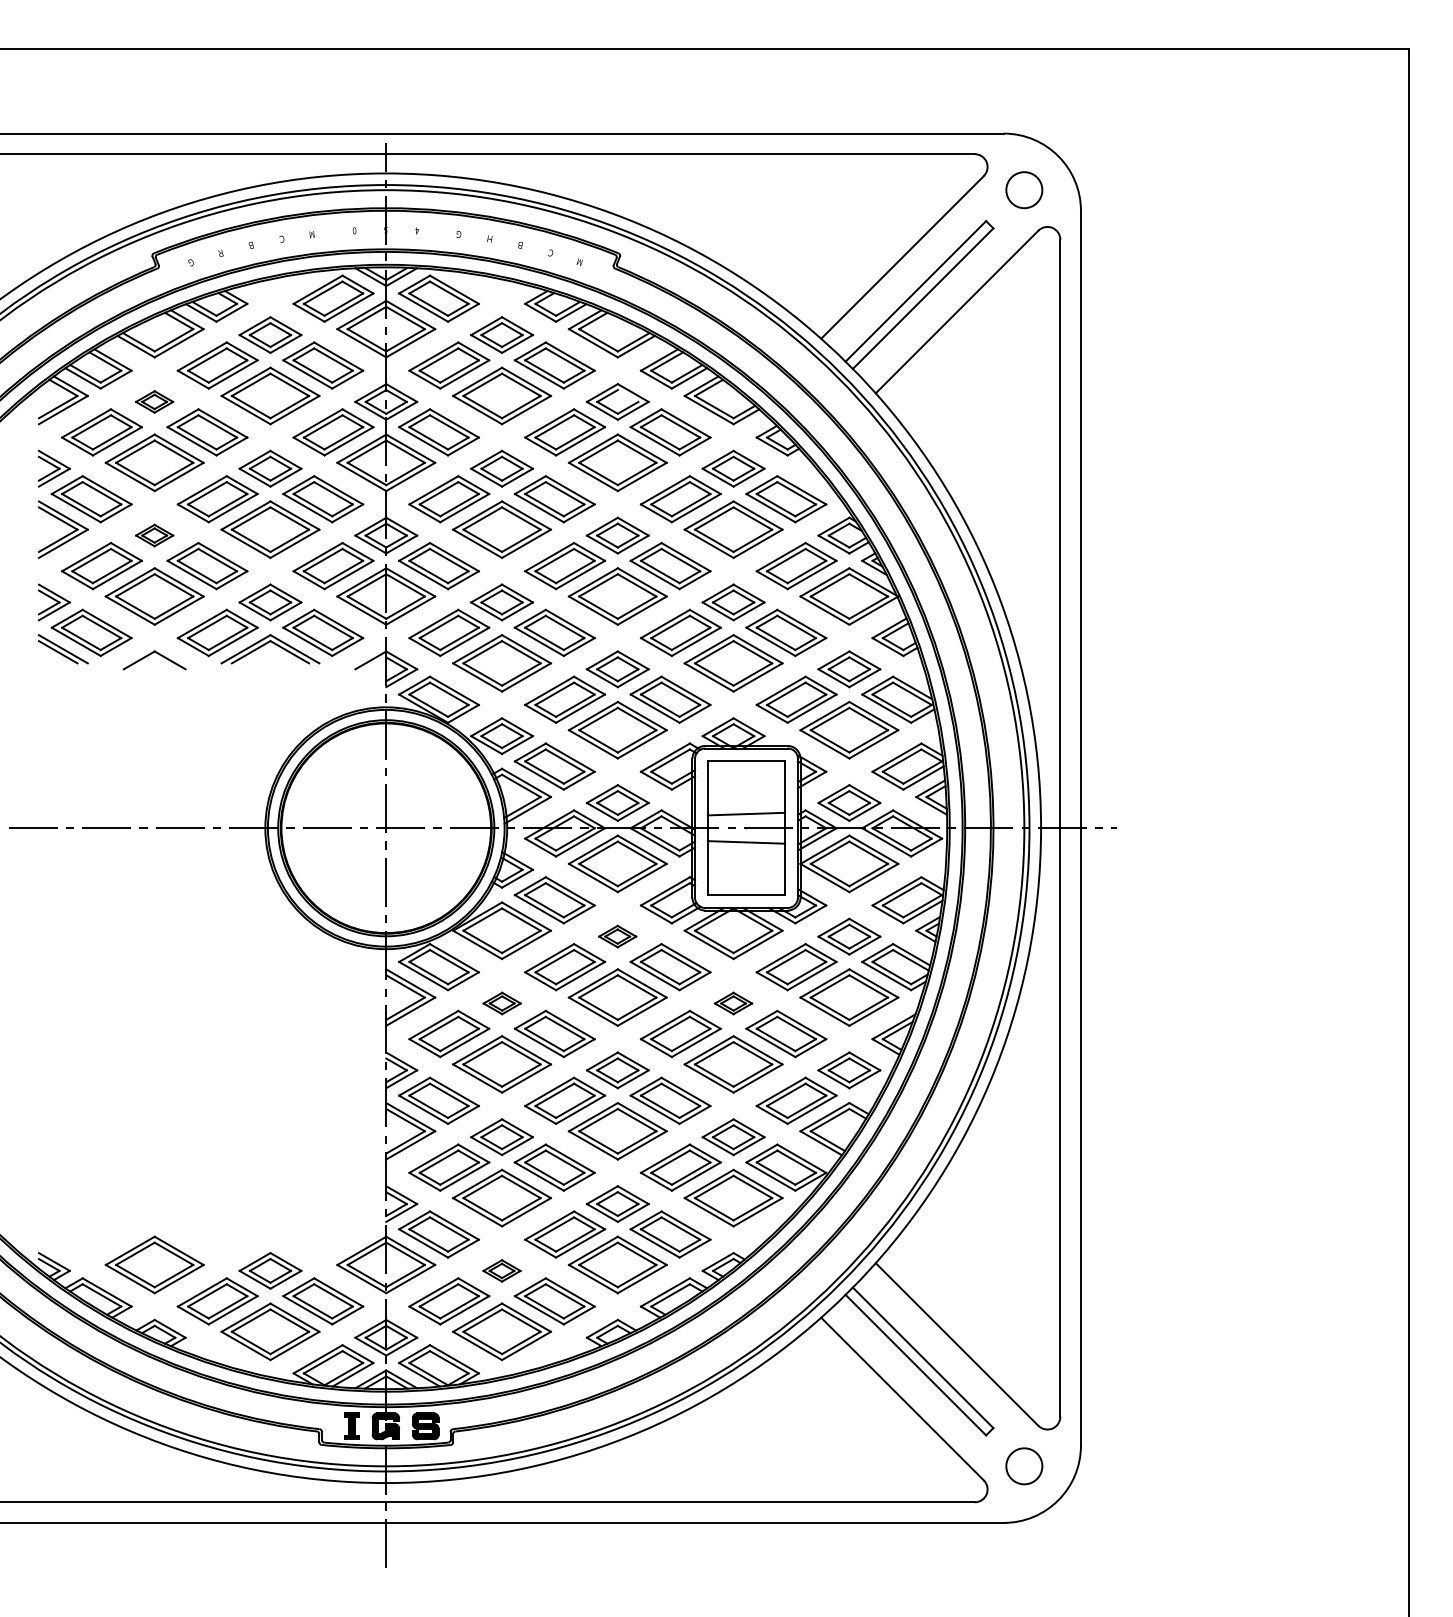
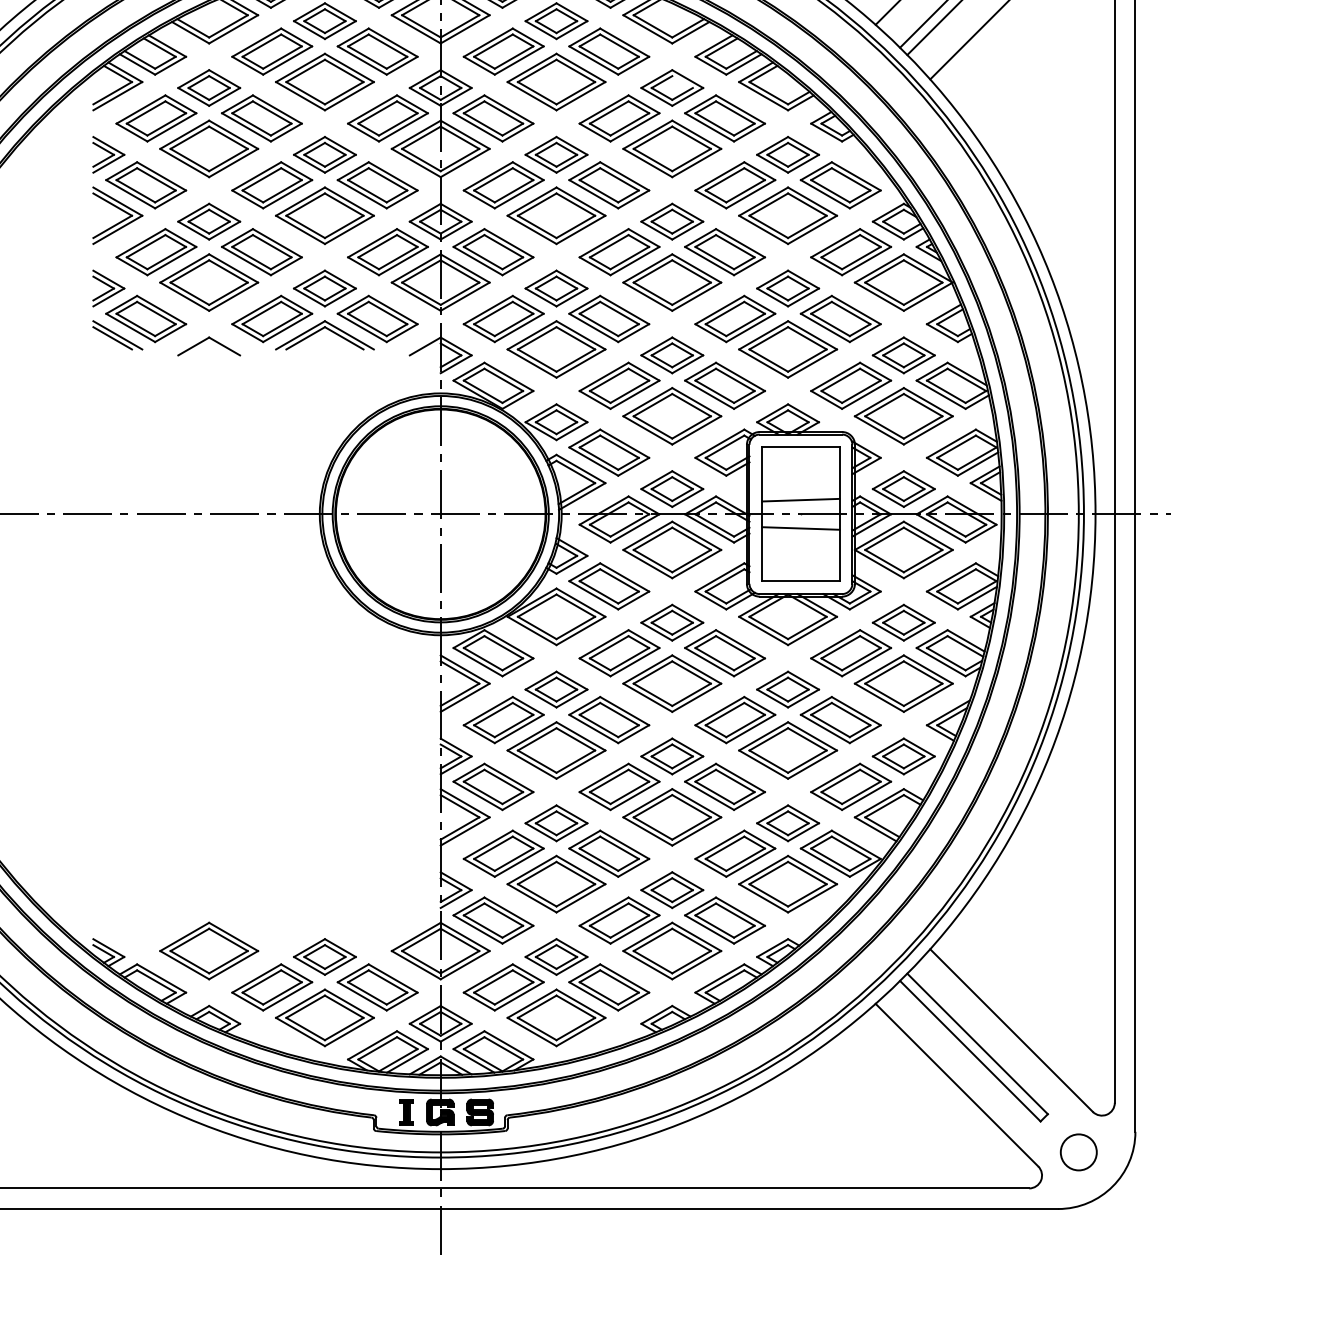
part: (154, 401) -> (208, 87), size x1.67
part: (154, 535) -> (208, 221), size x1.67
part: (617, 936) -> (671, 622), size x1.67
part: (502, 1003) -> (556, 689), size x1.67
part: (733, 1003) -> (787, 689), size x1.67
part: (501, 1270) -> (555, 956), size x1.67

